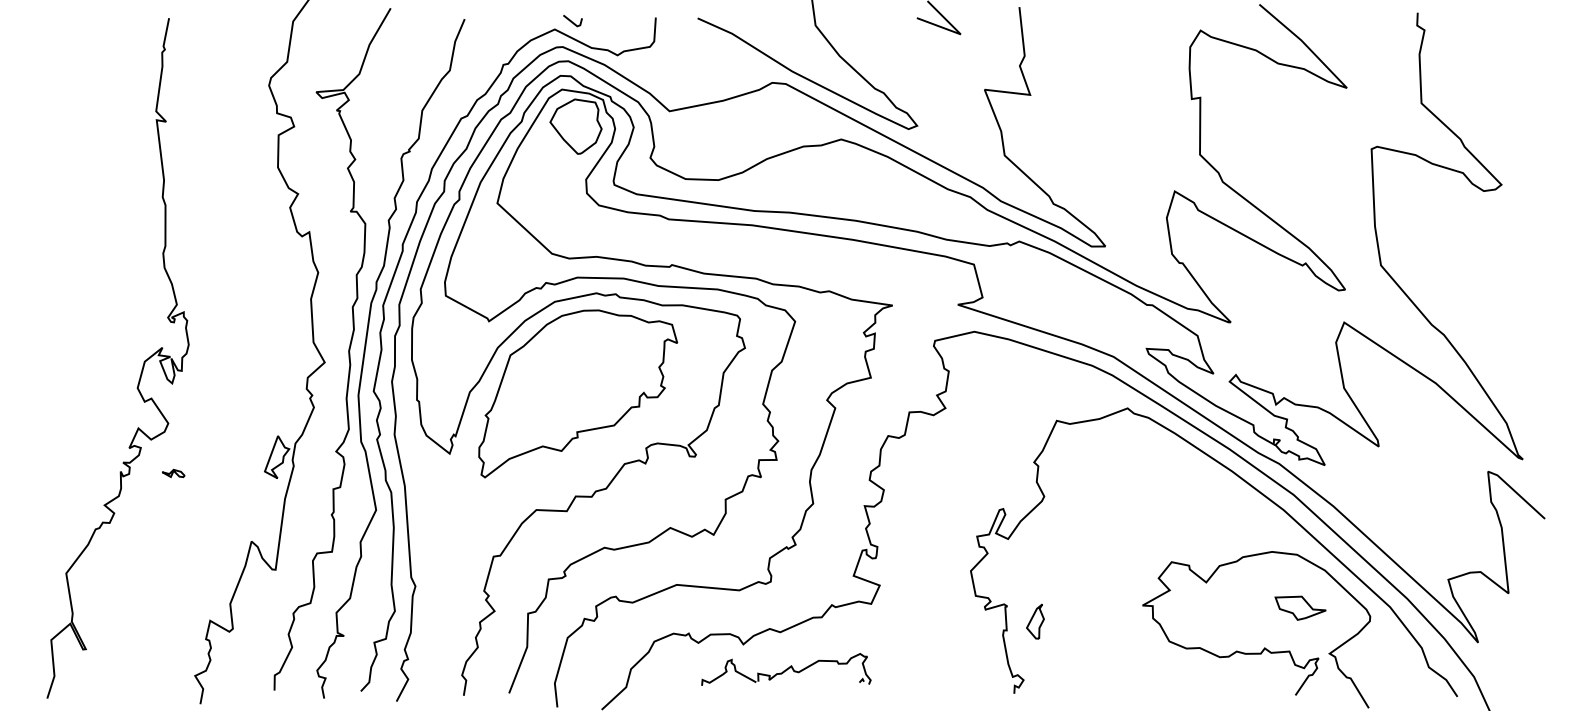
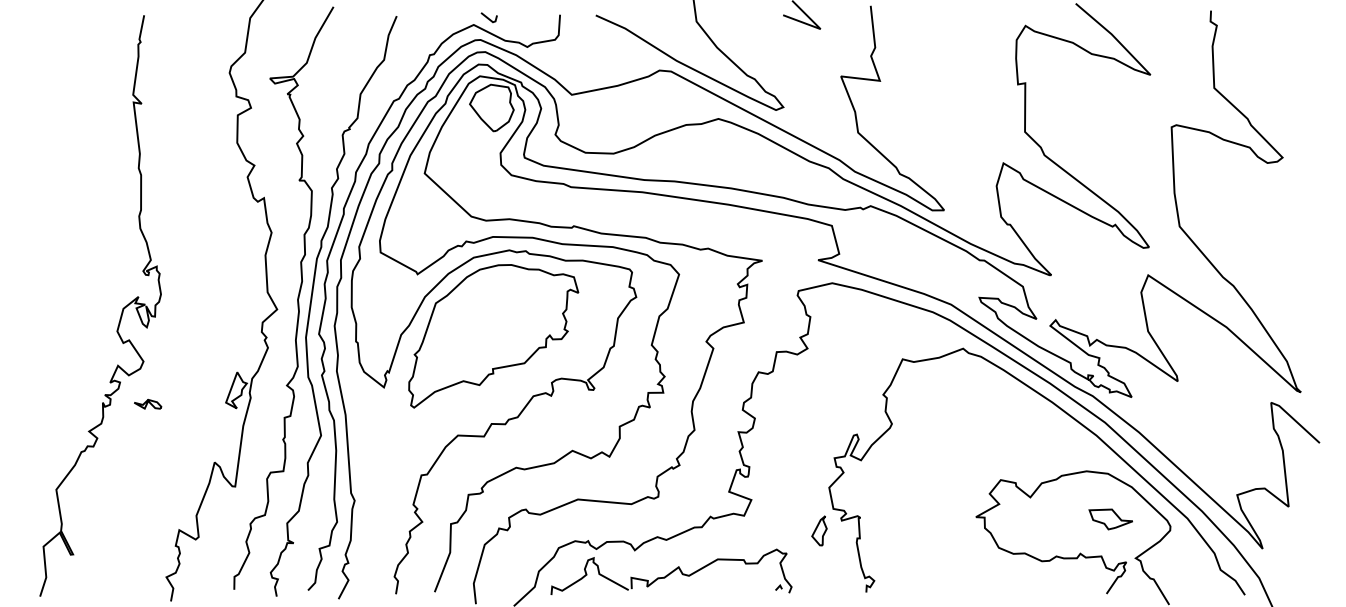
part: (173, 473) -> (147, 404), size x1.43
part: (1035, 621) -> (819, 530), moved
part: (786, 669) -> (671, 571), size x1.67

